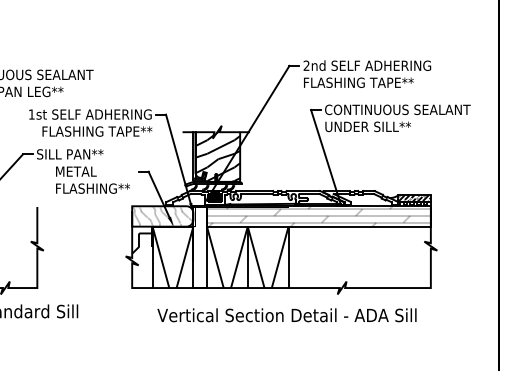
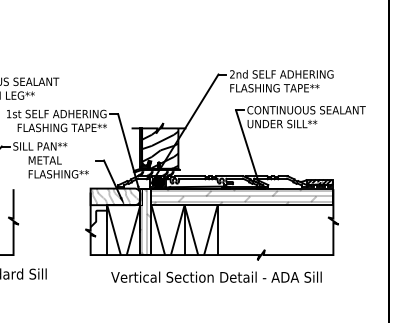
hatch: (199, 246) -> (145, 221), added

